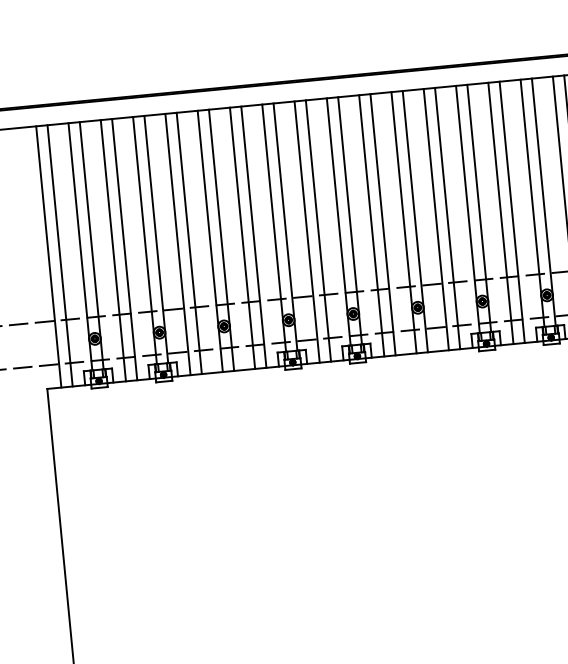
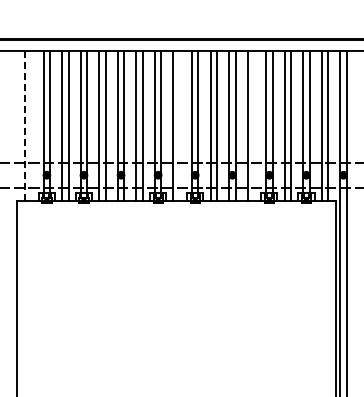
line: (448, 219) -> (254, 126), removed
line: (317, 231) -> (179, 126), removed
line: (59, 256) -> (31, 126), removed
line: (49, 257) -> (25, 126), solid -> dashed

